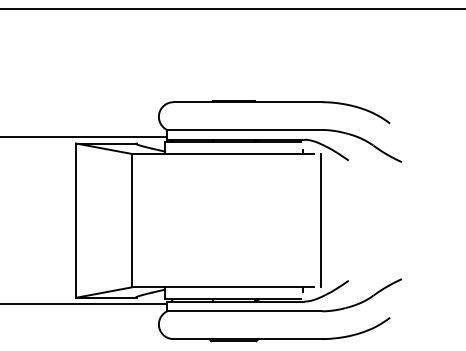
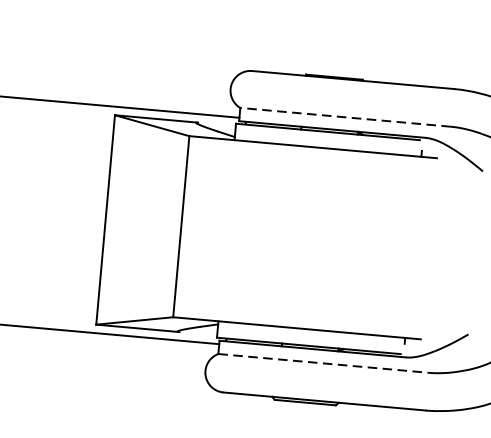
line: (244, 130) -> (345, 117), solid -> dashed
line: (321, 220) -> (438, 249), removed
line: (244, 311) -> (323, 363), solid -> dashed

